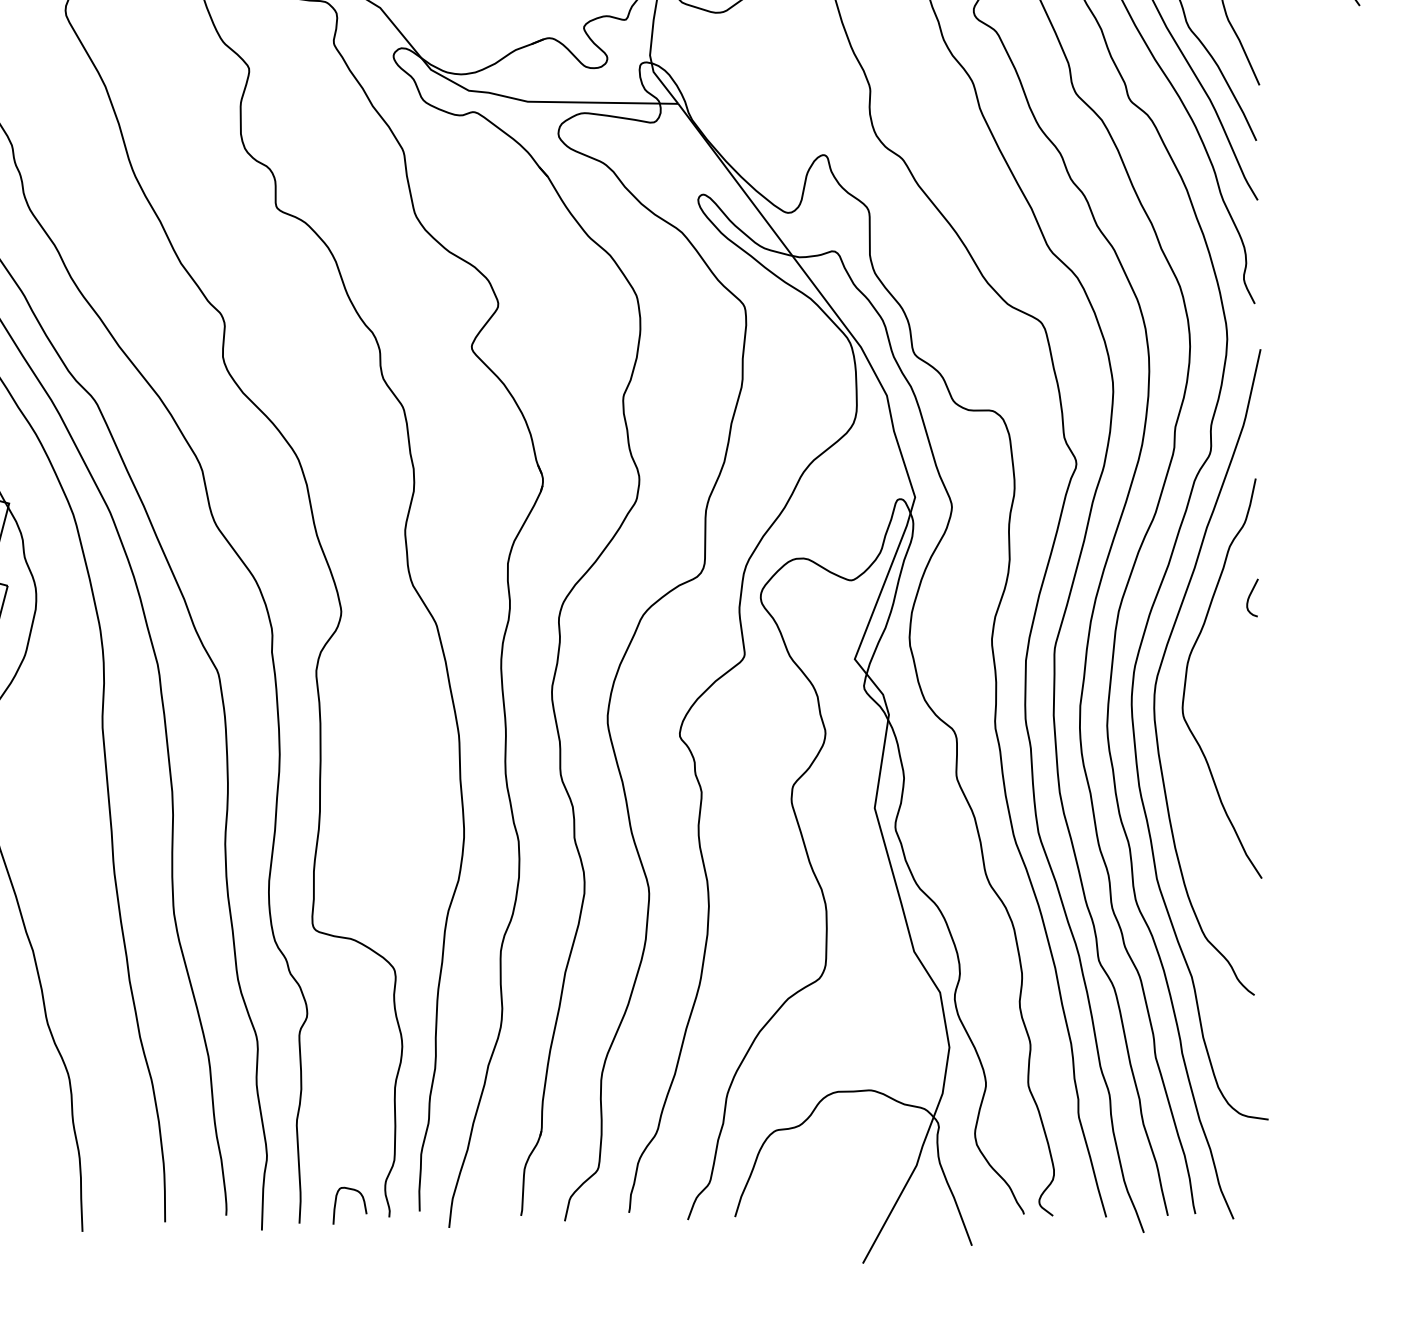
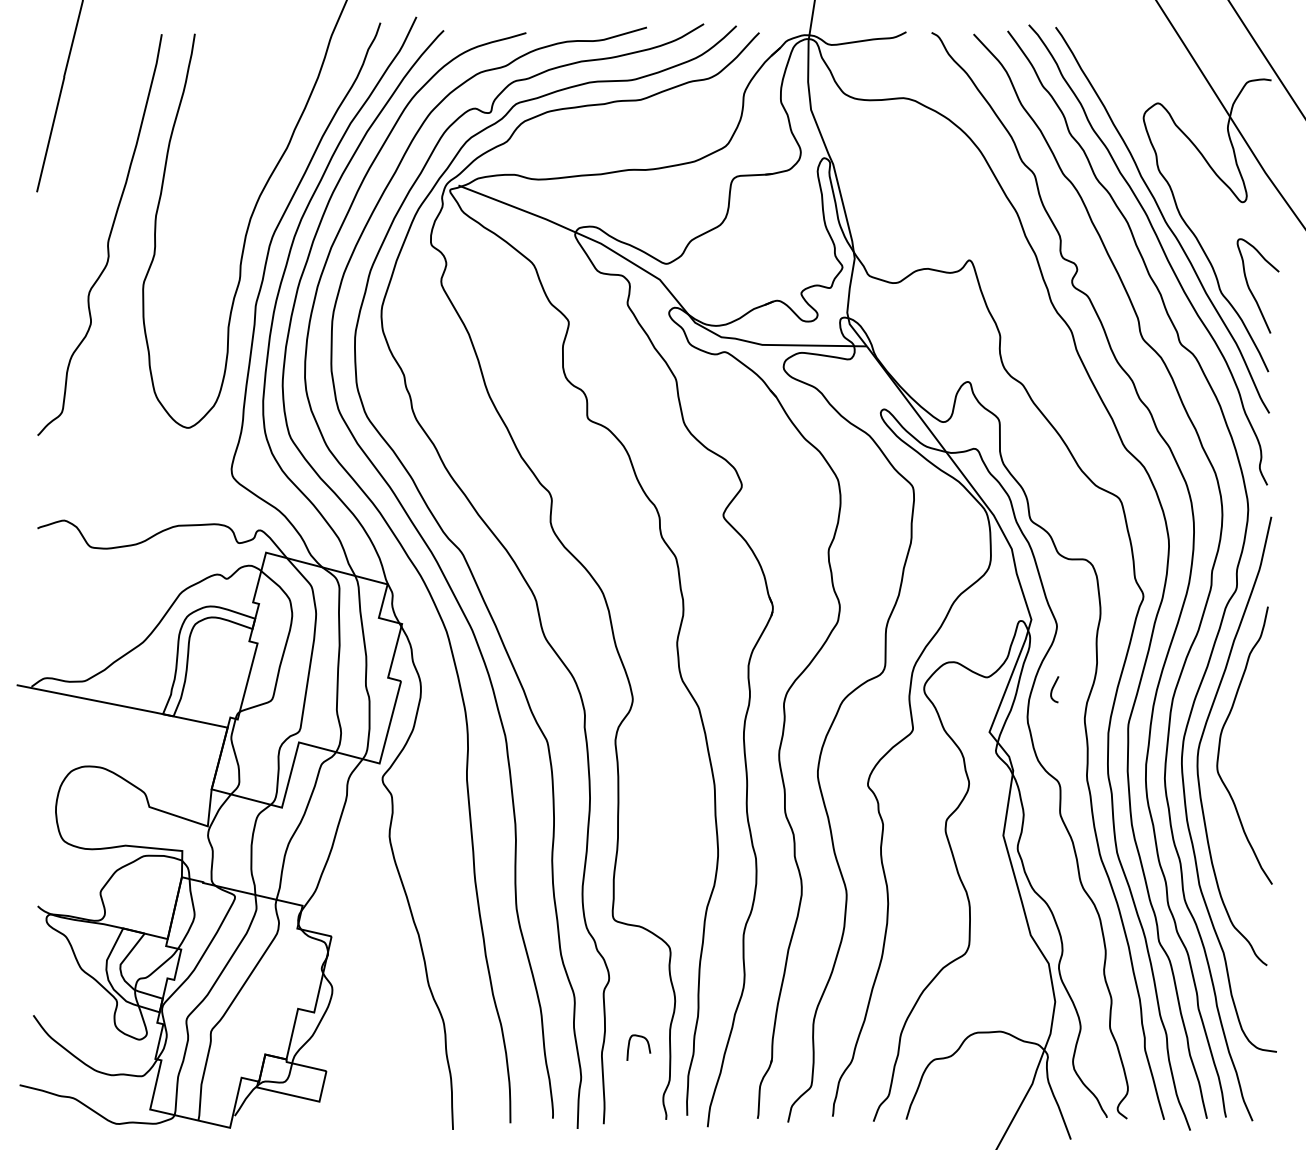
curve: (1250, 597) -> (1053, 689), moved
curve: (336, 1205) -> (629, 1047), moved

